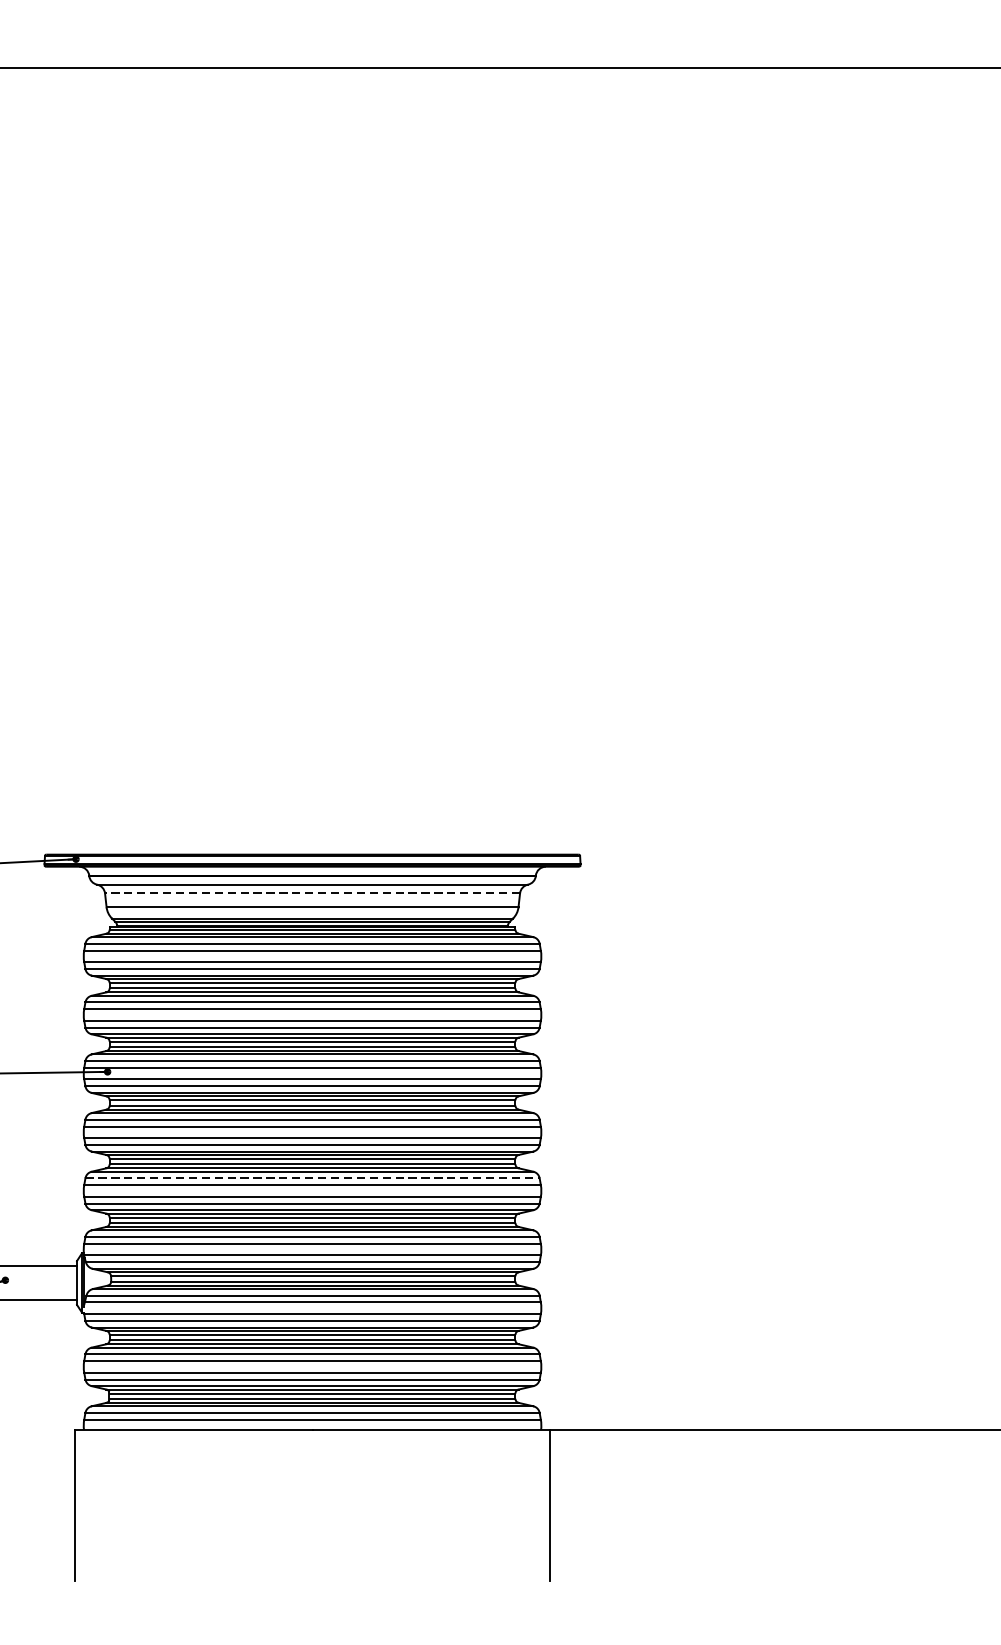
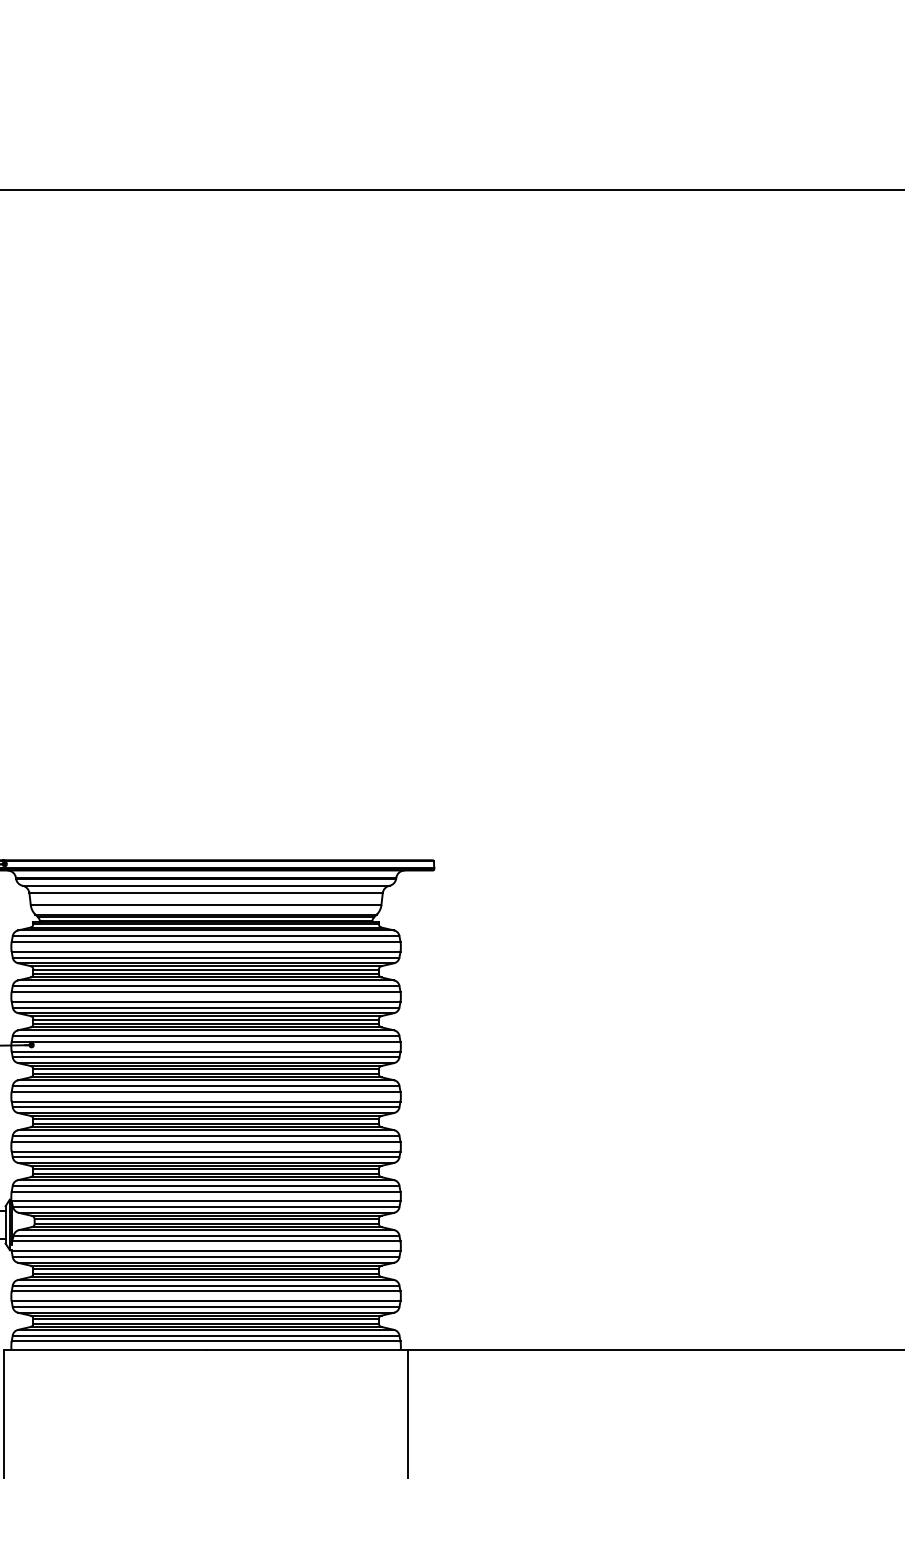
line: (313, 893) -> (206, 893), dashed -> solid
line: (313, 1177) -> (206, 1135), dashed -> solid

